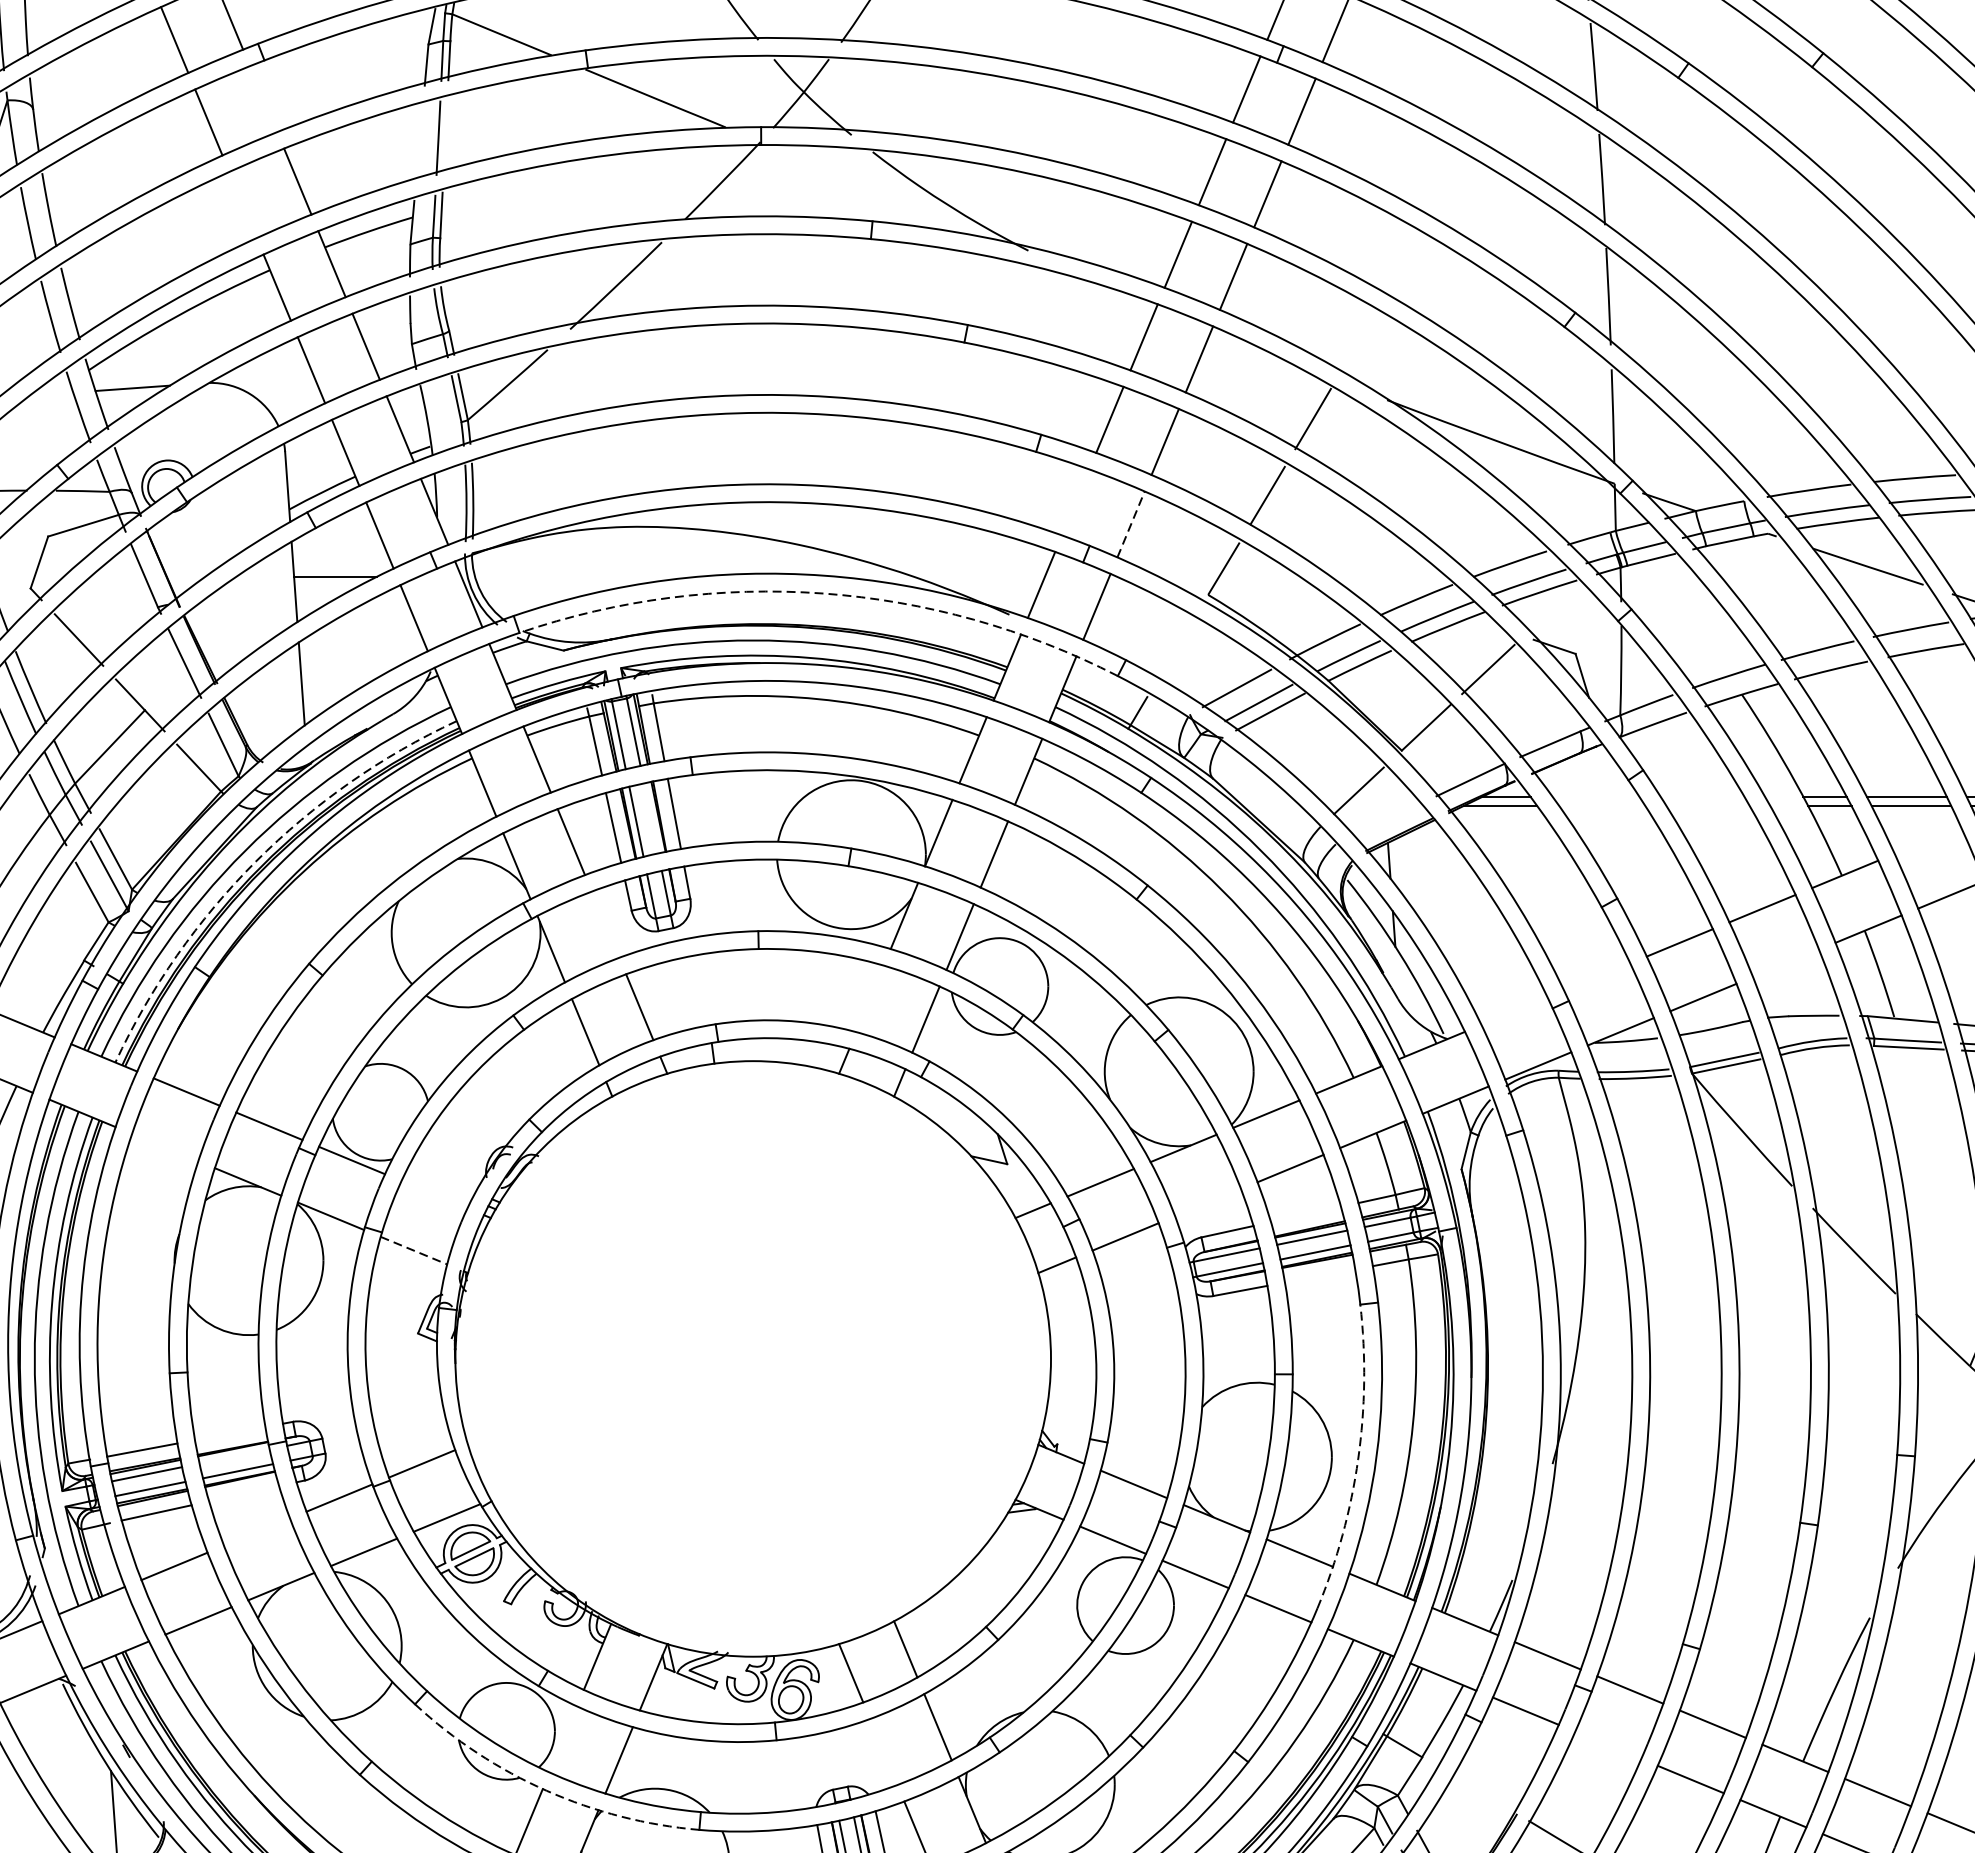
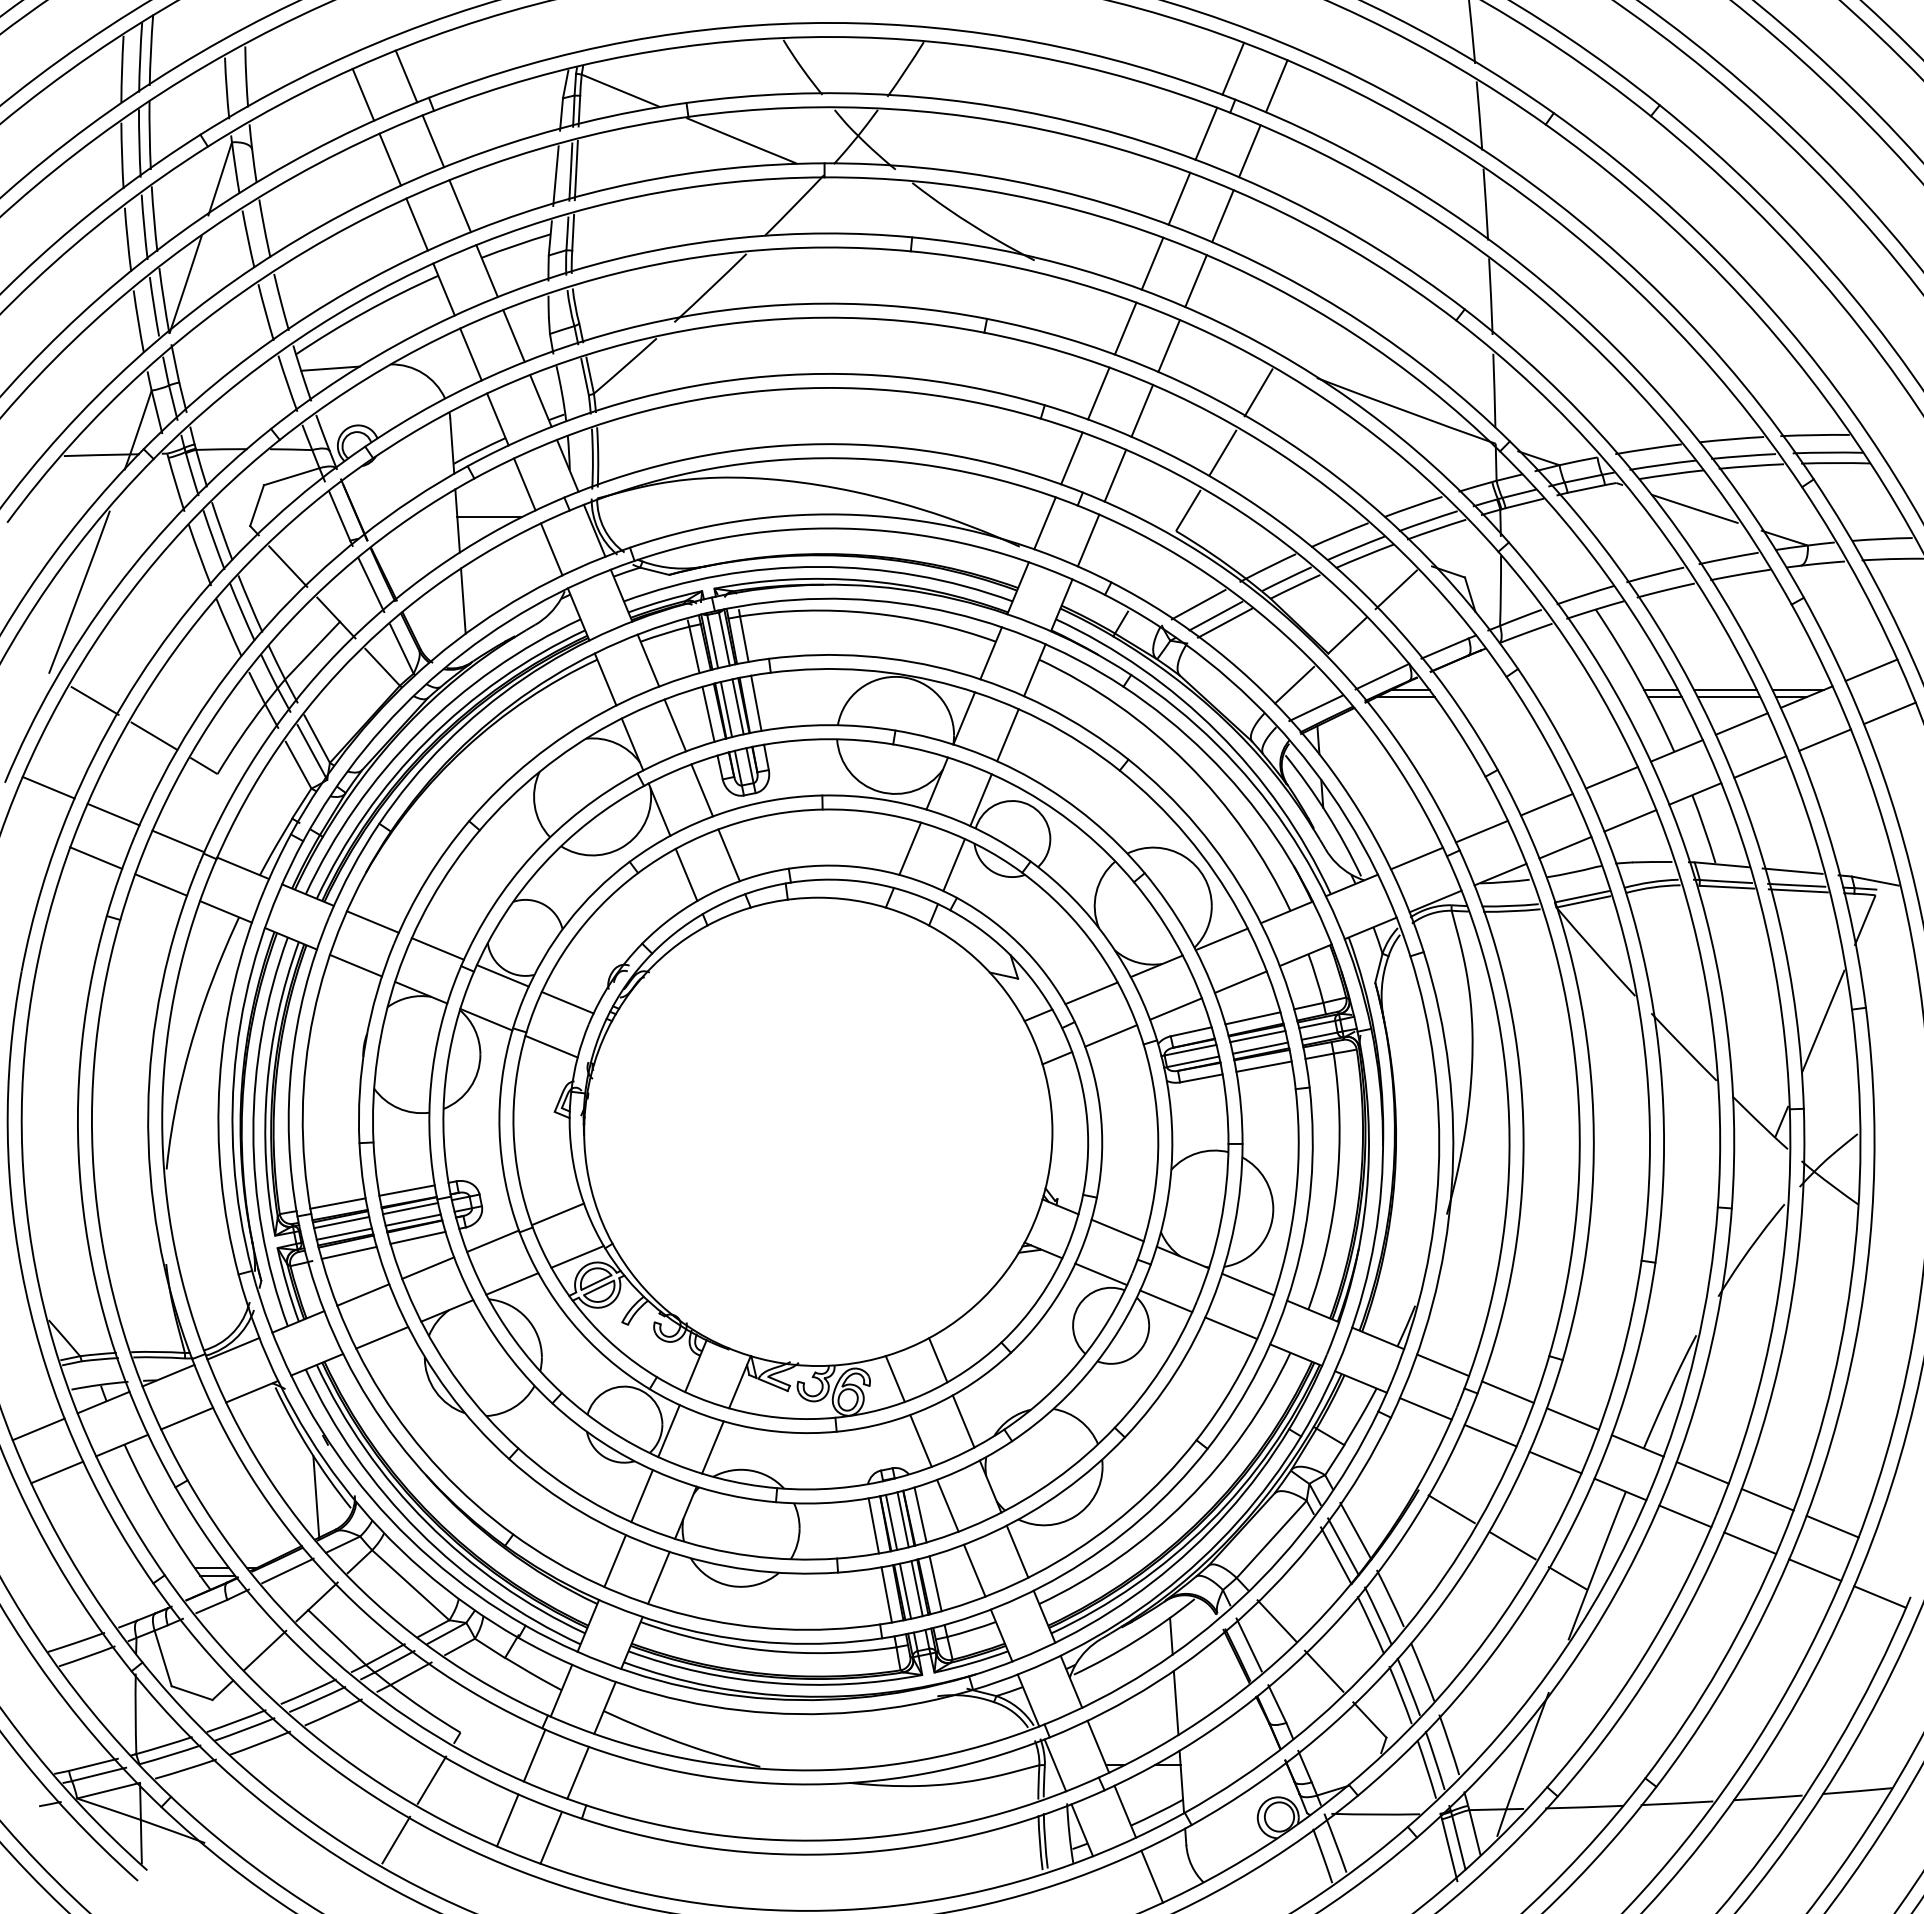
line: (263, 99) -> (433, 141), added
line: (444, 136) -> (575, 170), added
line: (418, 142) -> (555, 175), added
line: (242, 204) -> (416, 224), added
line: (1075, 502) -> (1071, 458), added
line: (1131, 524) -> (1115, 475), dashed -> solid
arc: (823, 594) -> (873, 530), dashed -> solid
line: (650, 817) -> (737, 706), added
line: (1385, 820) -> (1315, 708), added
line: (1927, 839) -> (1741, 723), added
arc: (256, 861) -> (427, 740), dashed -> solid
line: (605, 924) -> (702, 790), added
line: (1786, 962) -> (1630, 820), added
line: (1596, 976) -> (1481, 831), added
line: (870, 998) -> (910, 848), added
line: (1513, 1011) -> (1416, 858), added
line: (164, 1147) -> (355, 965), added
line: (434, 1194) -> (567, 1002), added
line: (1207, 1202) -> (1175, 1008), added
line: (1305, 1214) -> (1252, 1018), added
line: (415, 1250) -> (552, 1046), dashed -> solid
line: (1319, 1275) -> (1263, 1066), added
line: (229, 1433) -> (406, 1190), added
line: (234, 1456) -> (410, 1208), added
arc: (1358, 1458) -> (1294, 1210), dashed -> solid
line: (243, 1493) -> (417, 1237), added
line: (257, 1531) -> (428, 1267), added
line: (562, 1740) -> (668, 1431), added
line: (1608, 1745) -> (1490, 1435), added
line: (883, 1751) -> (920, 1440), added
arc: (546, 1790) -> (655, 1471), dashed -> solid

